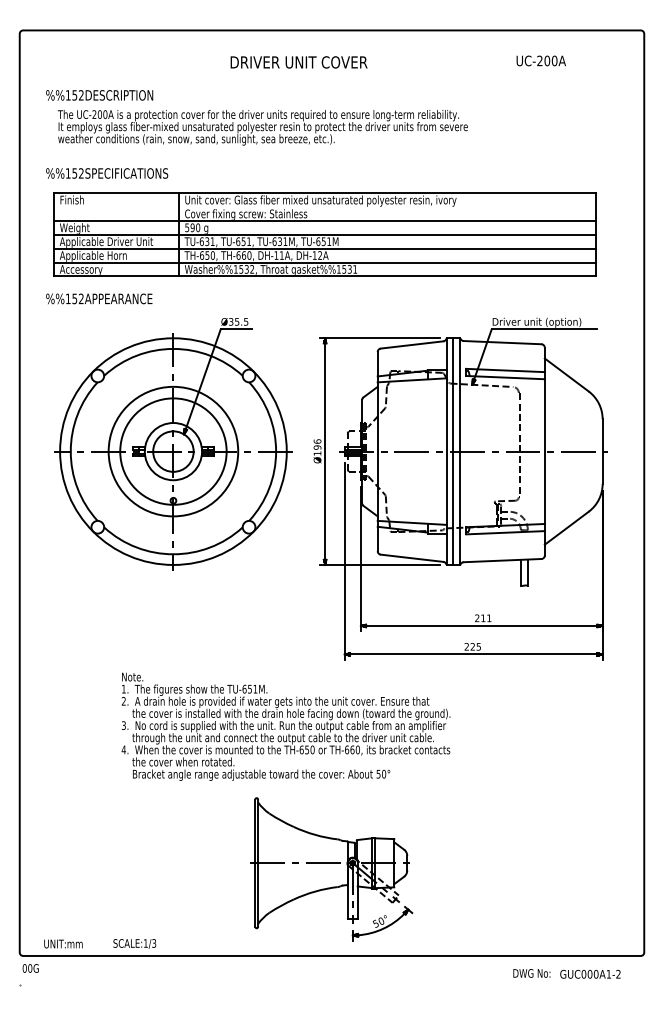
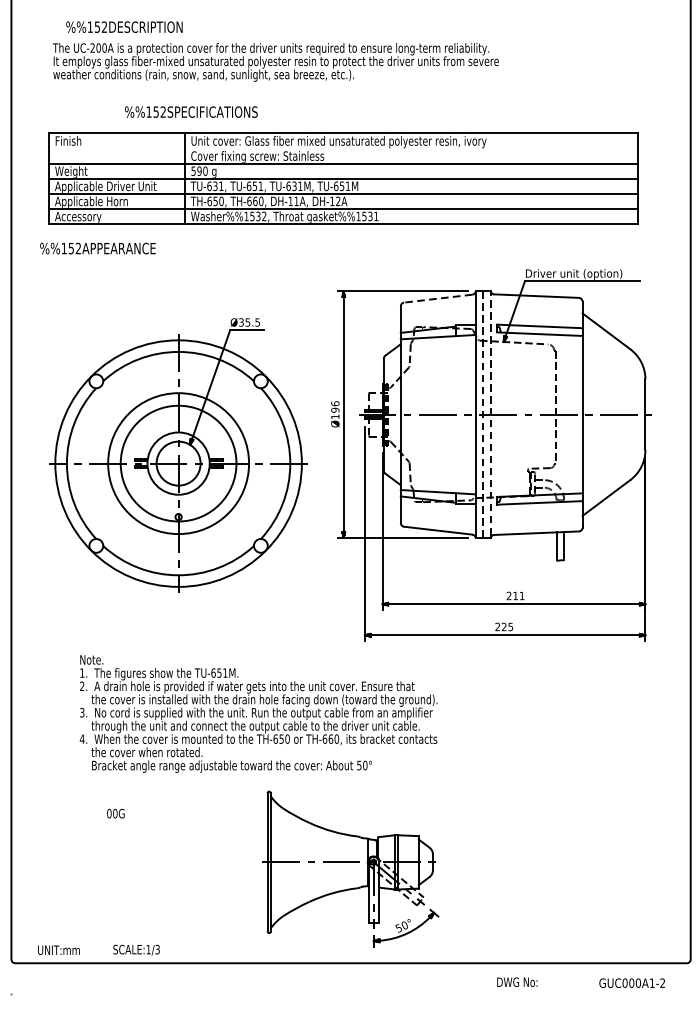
text: (99, 95) -> (124, 27), moved
text: (107, 173) -> (191, 112), moved
line: (412, 344) -> (438, 298), solid -> dashed
part: (173, 444) -> (178, 455), moved
line: (460, 449) -> (490, 412), solid -> dashed
line: (453, 451) -> (483, 414), solid -> dashed
text: (285, 726) -> (258, 713), moved
text: (30, 968) -> (115, 813), moved
text: (531, 973) -> (516, 982), moved

